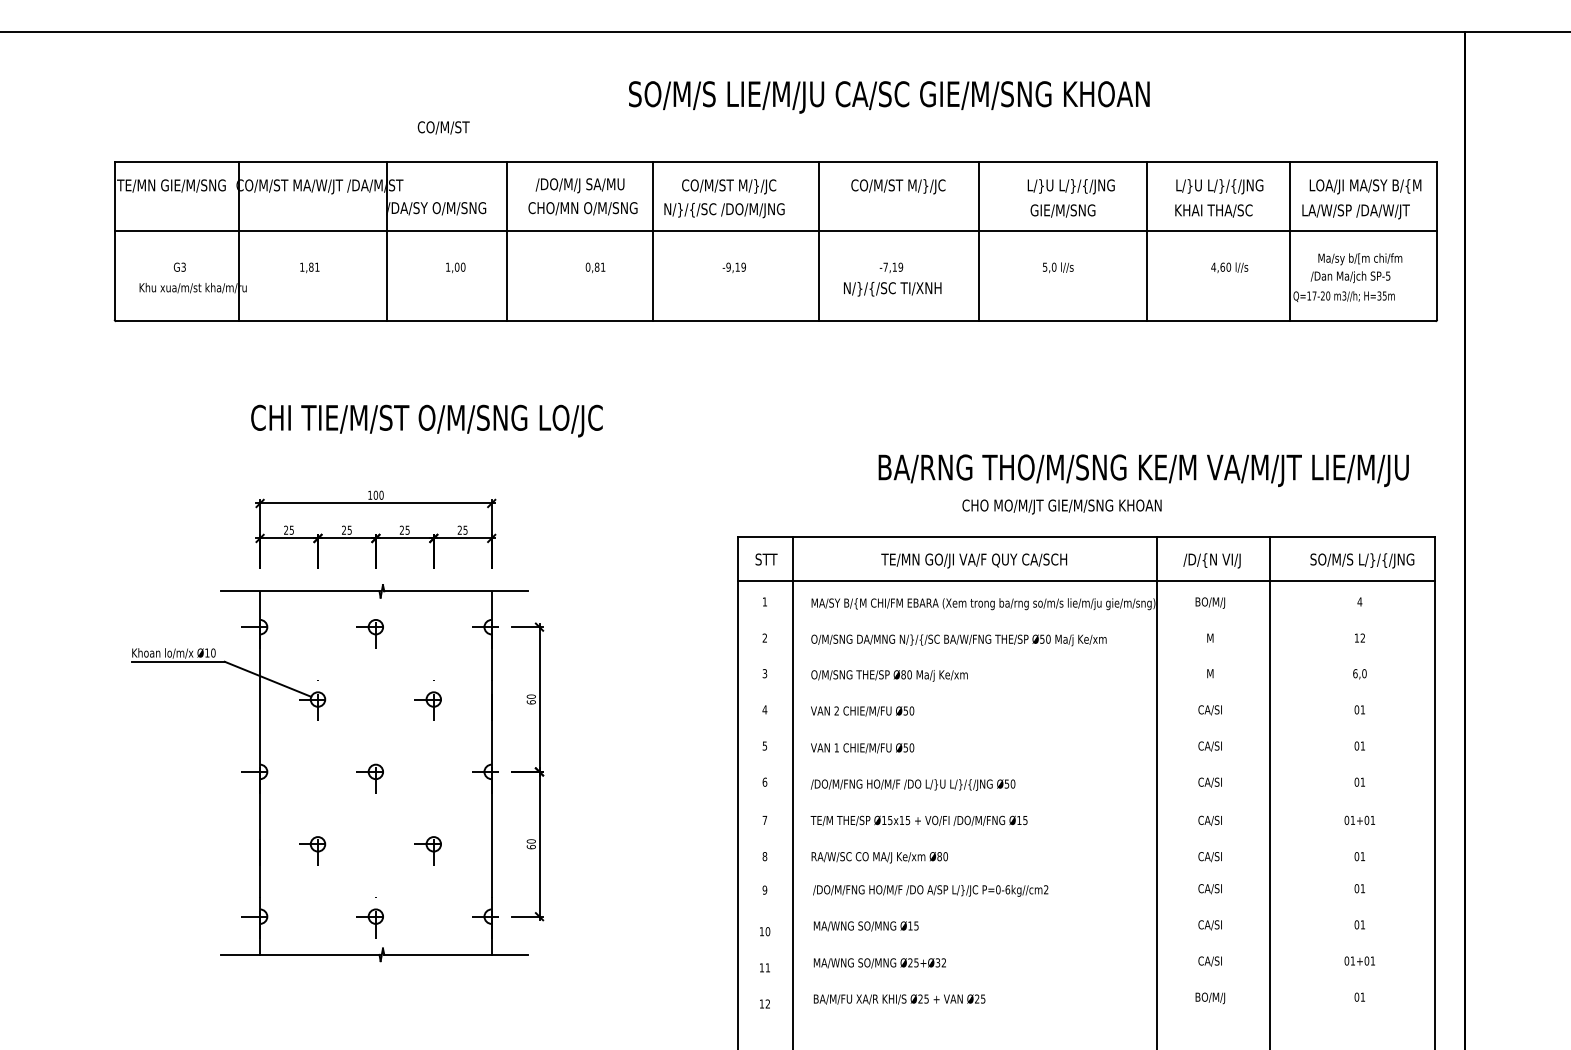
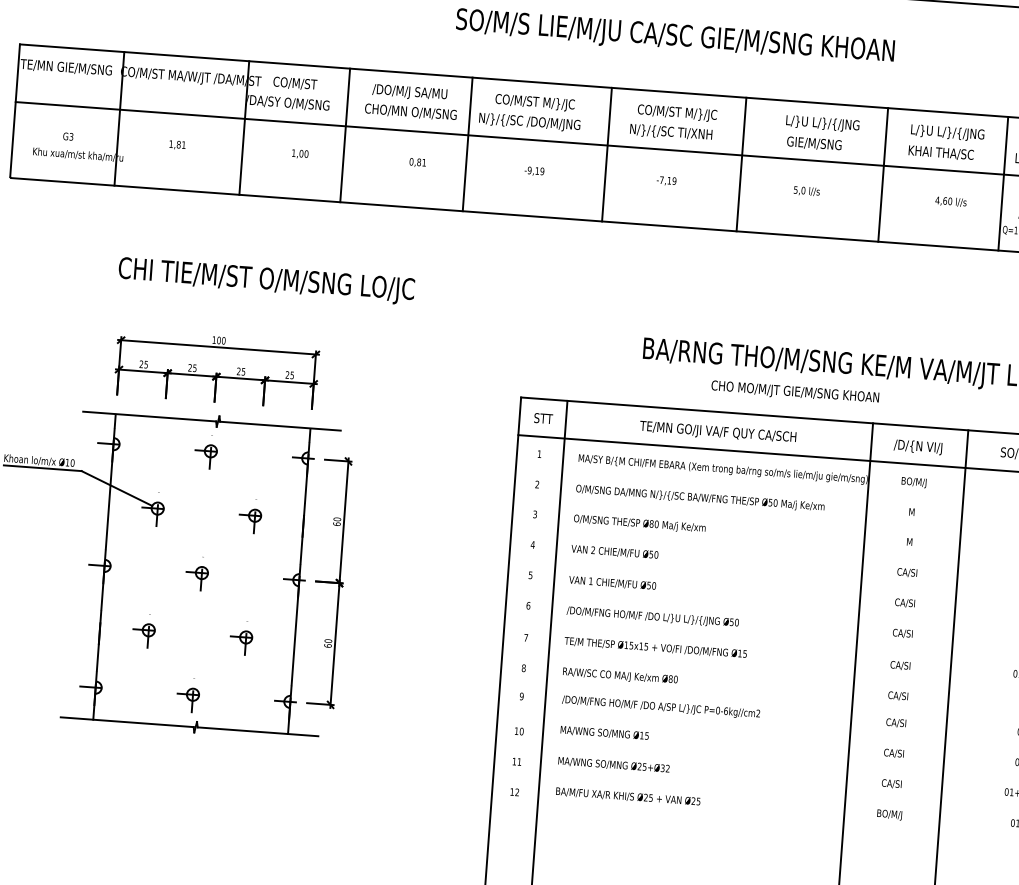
text: (443, 127) -> (295, 83), moved
text: (892, 289) -> (671, 132), moved

